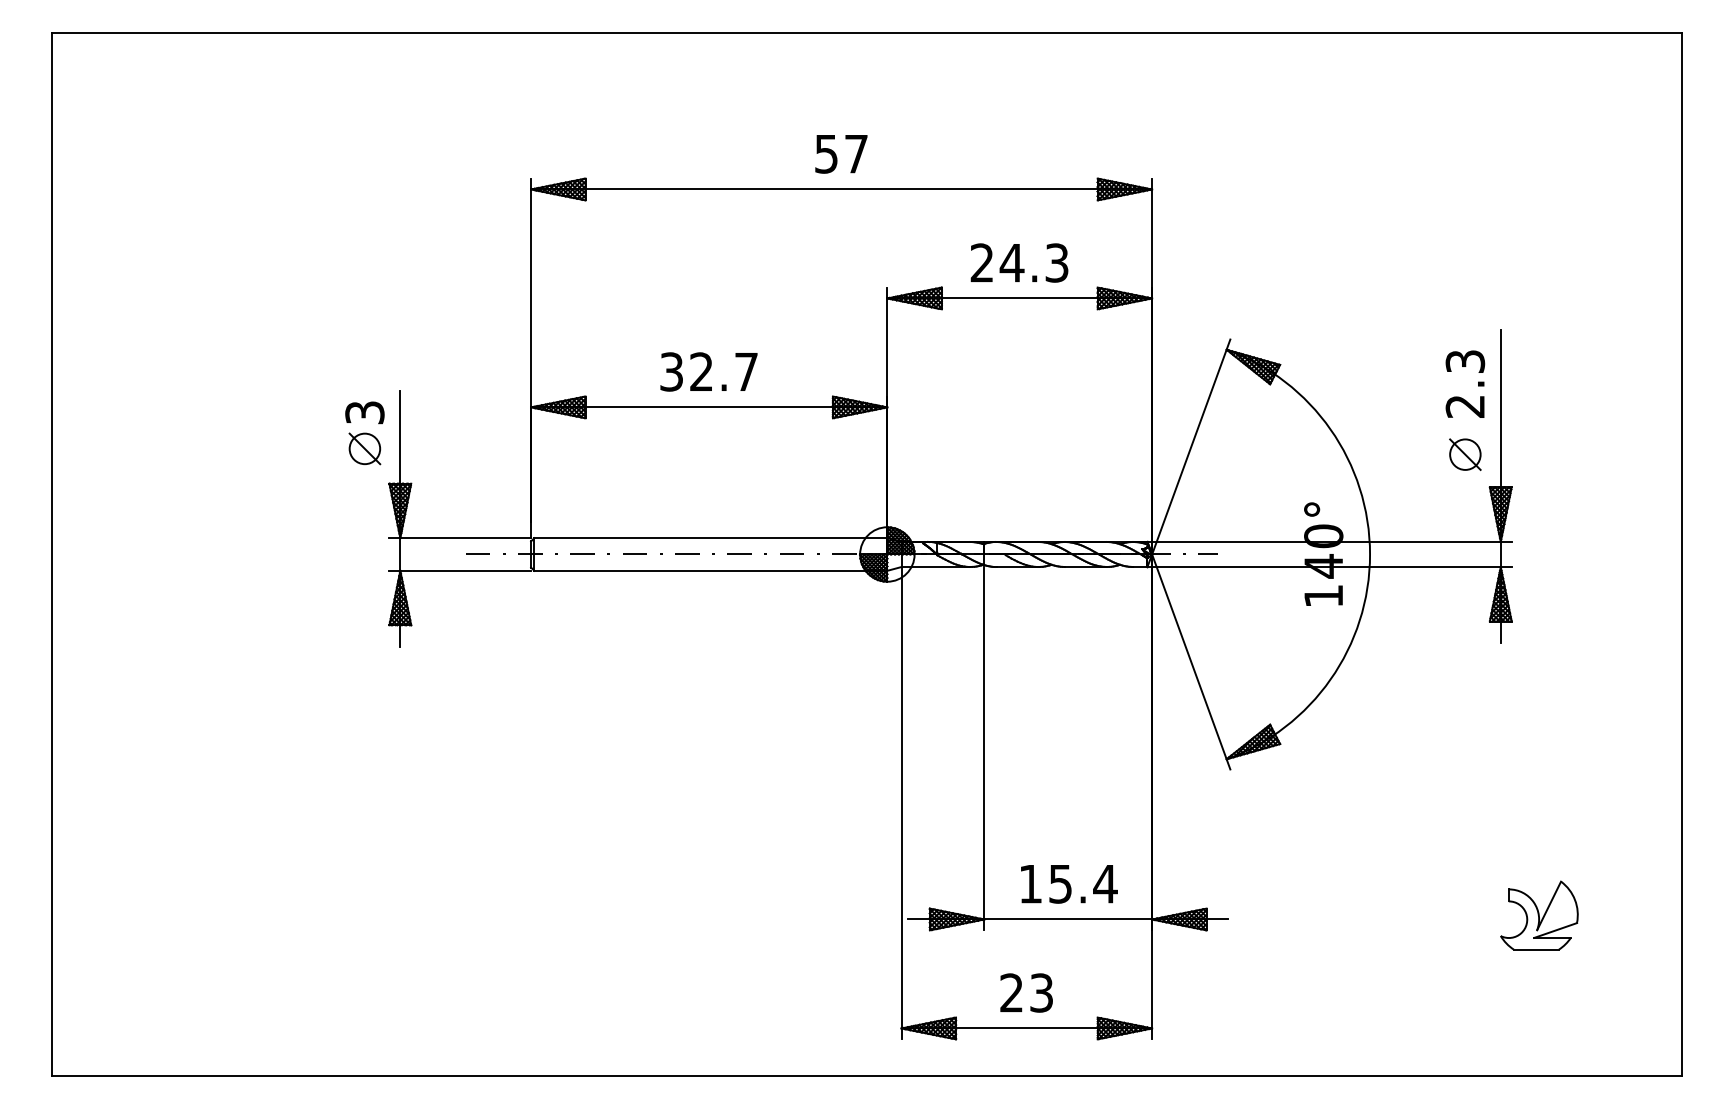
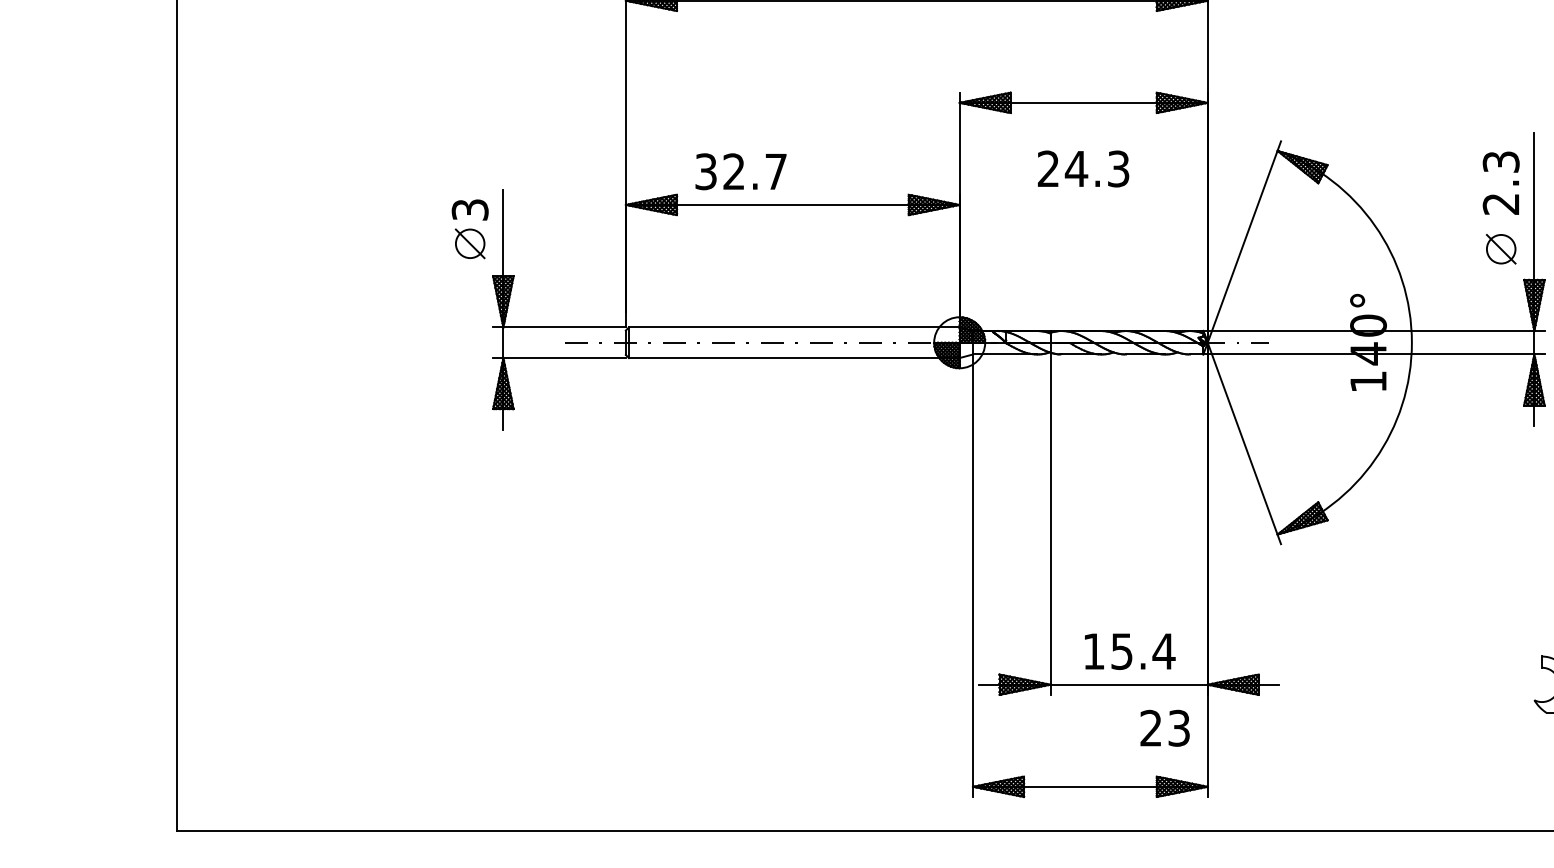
text: (1019, 262) -> (1083, 168), moved
text: (708, 371) -> (740, 171), moved
text: (1026, 992) -> (1164, 727), moved

